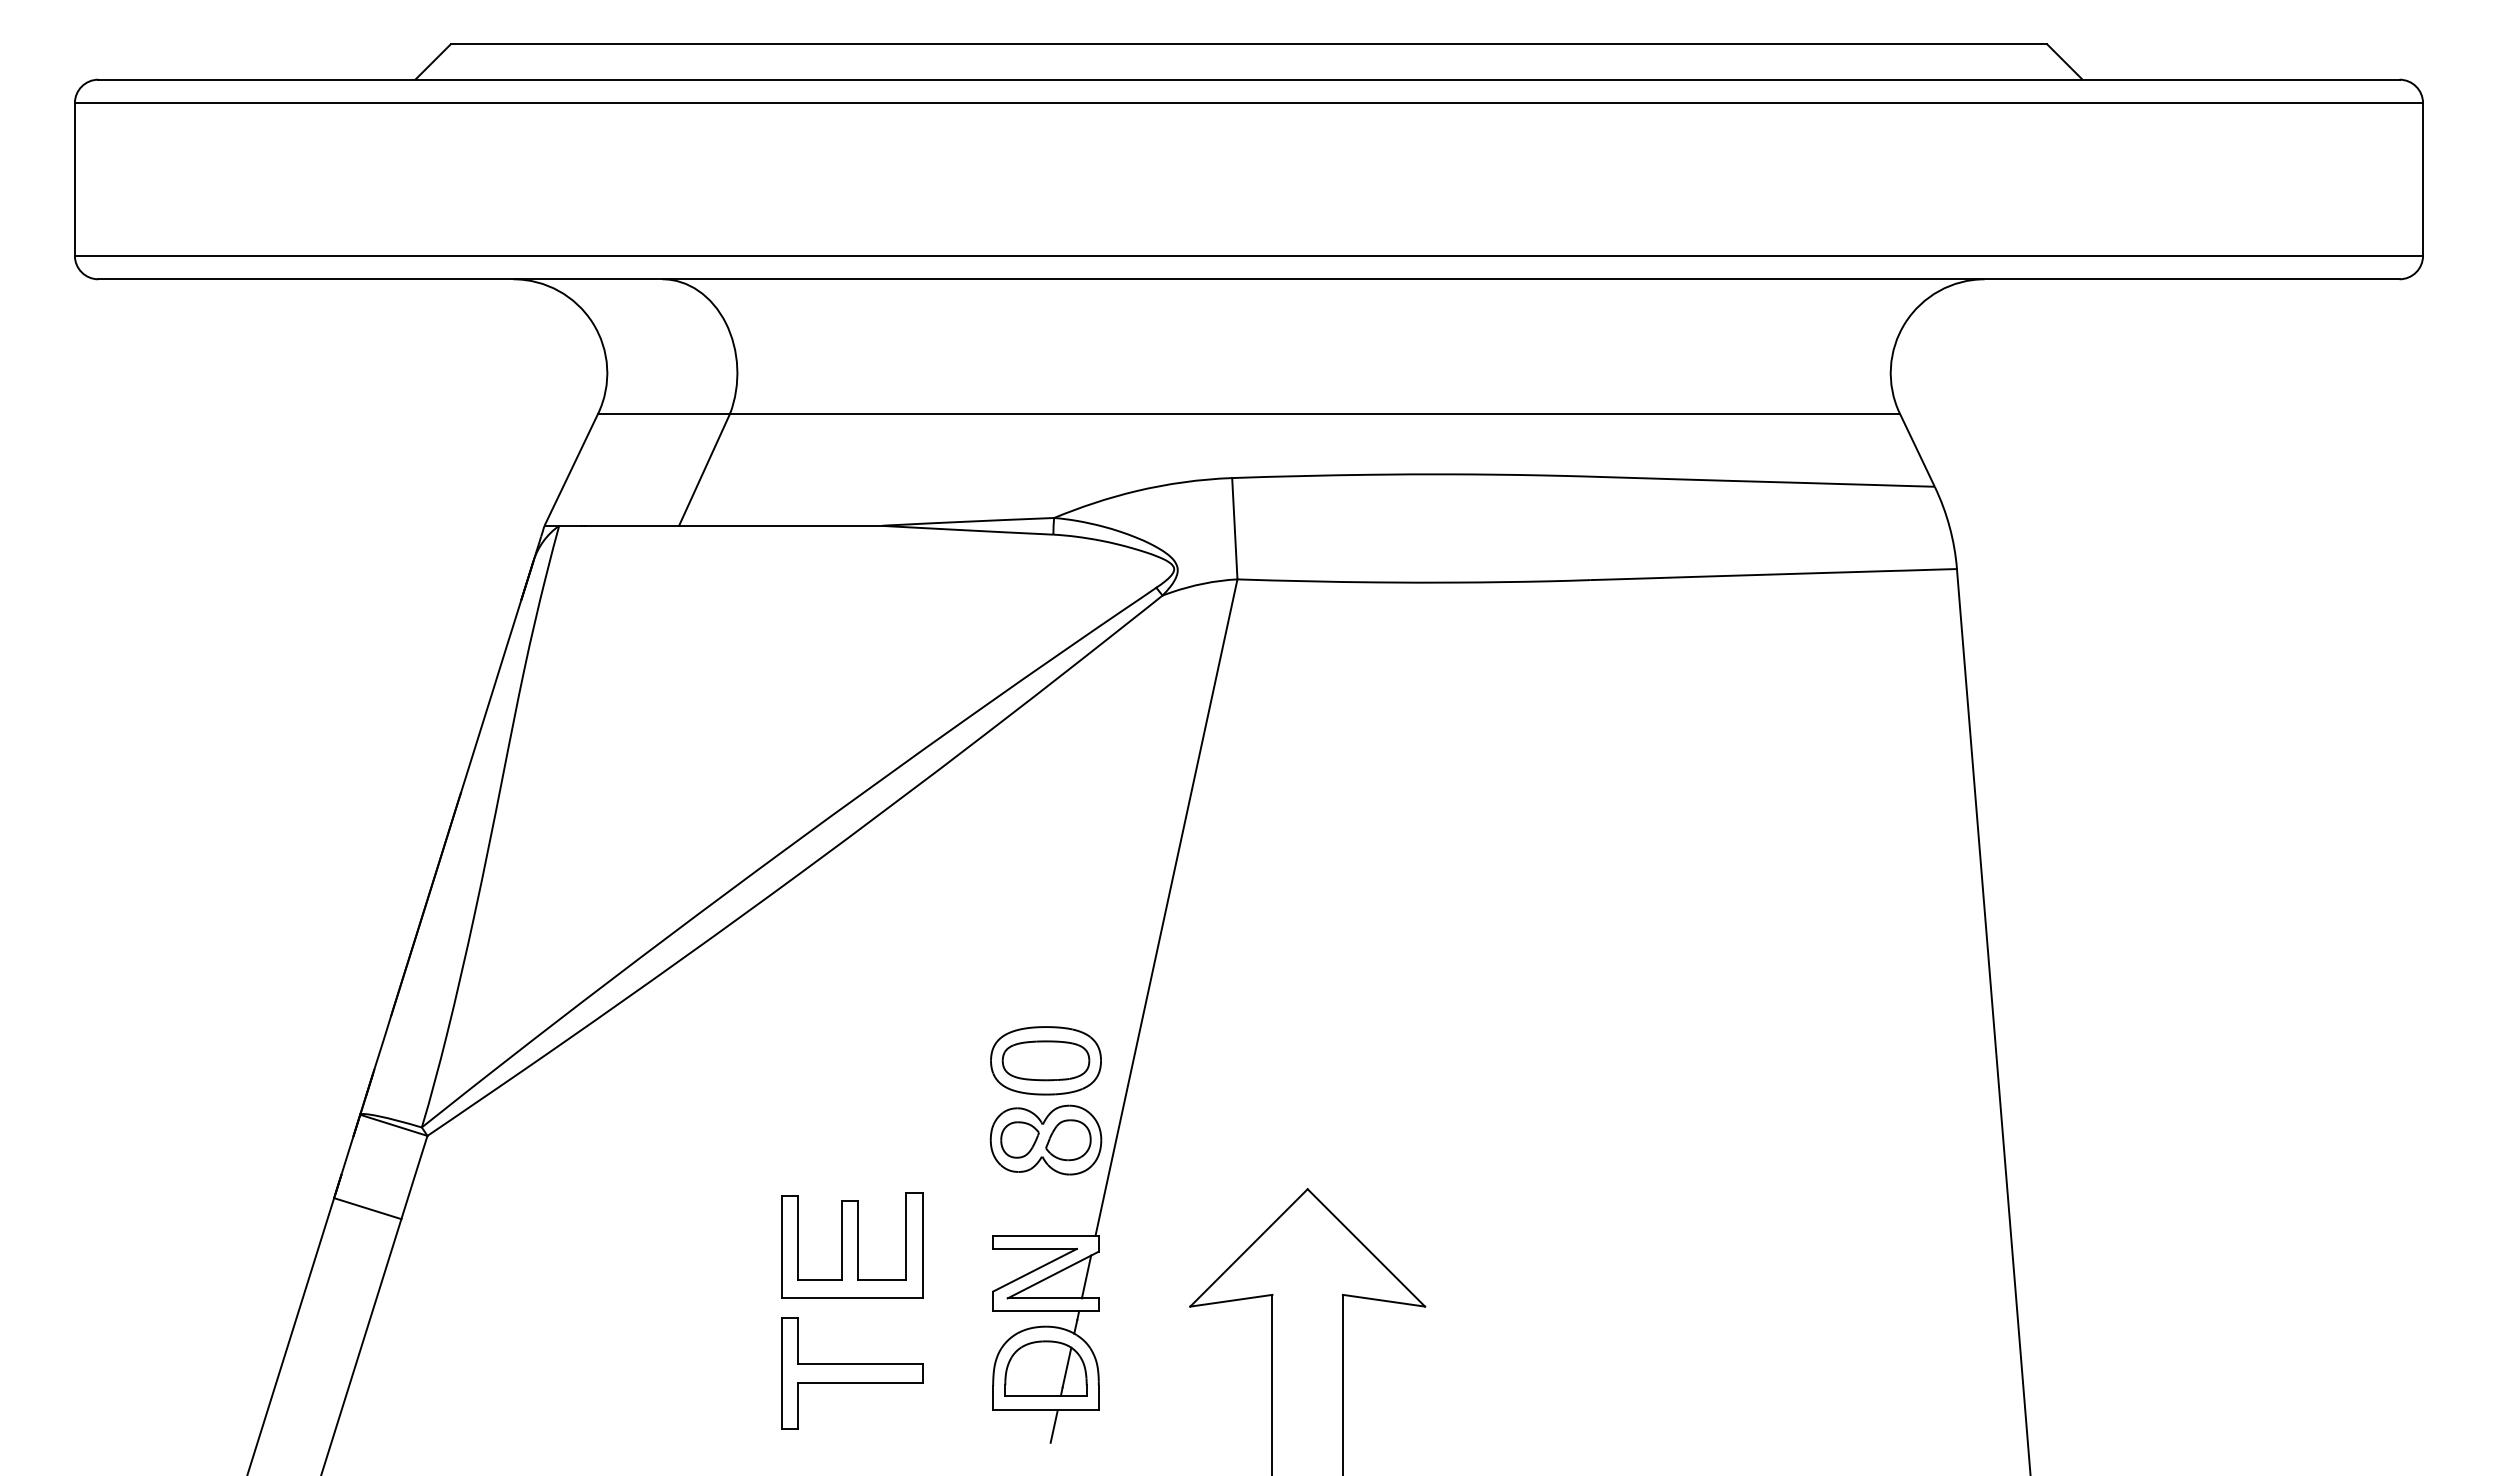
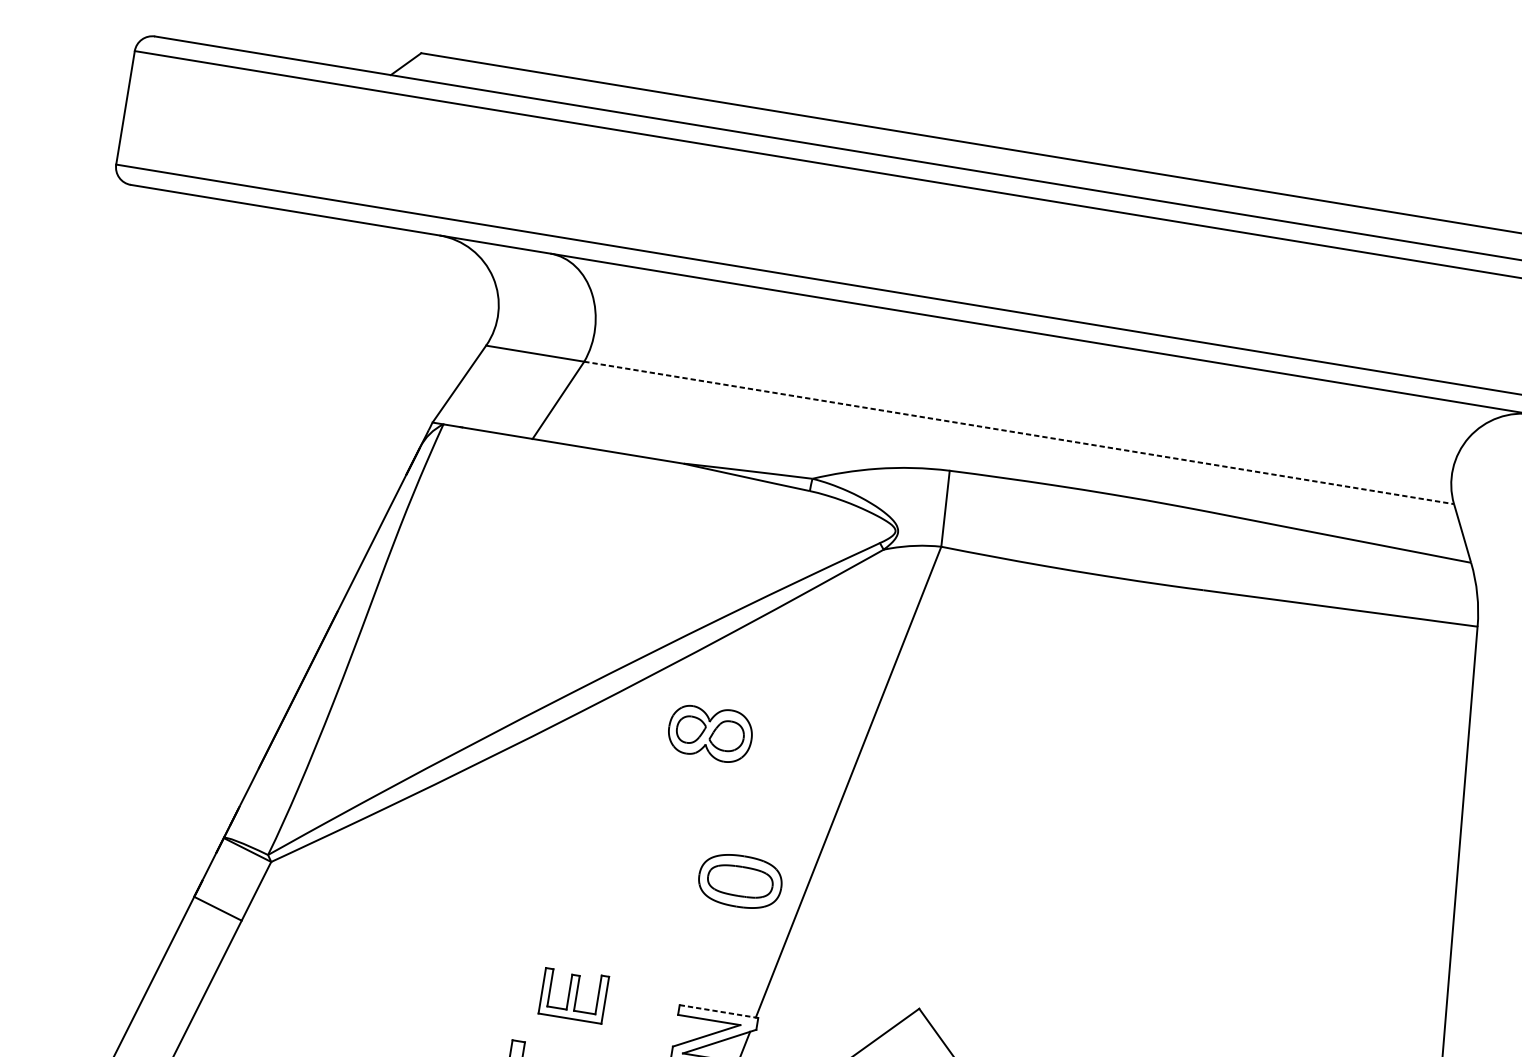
line: (1314, 413) -> (1018, 432), solid -> dashed
part: (1045, 1139) -> (710, 732), moved
line: (1045, 1235) -> (718, 1011), solid -> dashed
part: (852, 1245) -> (573, 995), size x0.6

